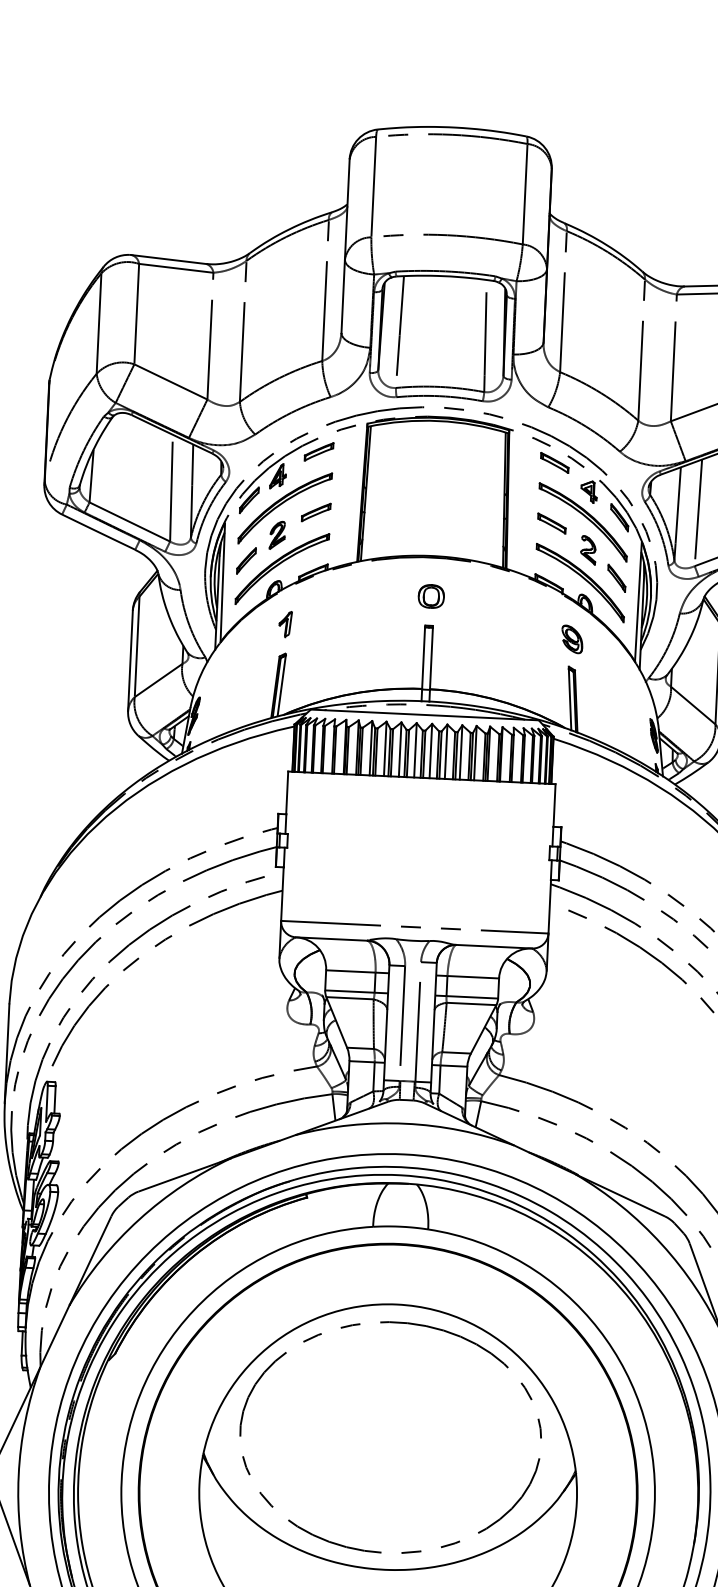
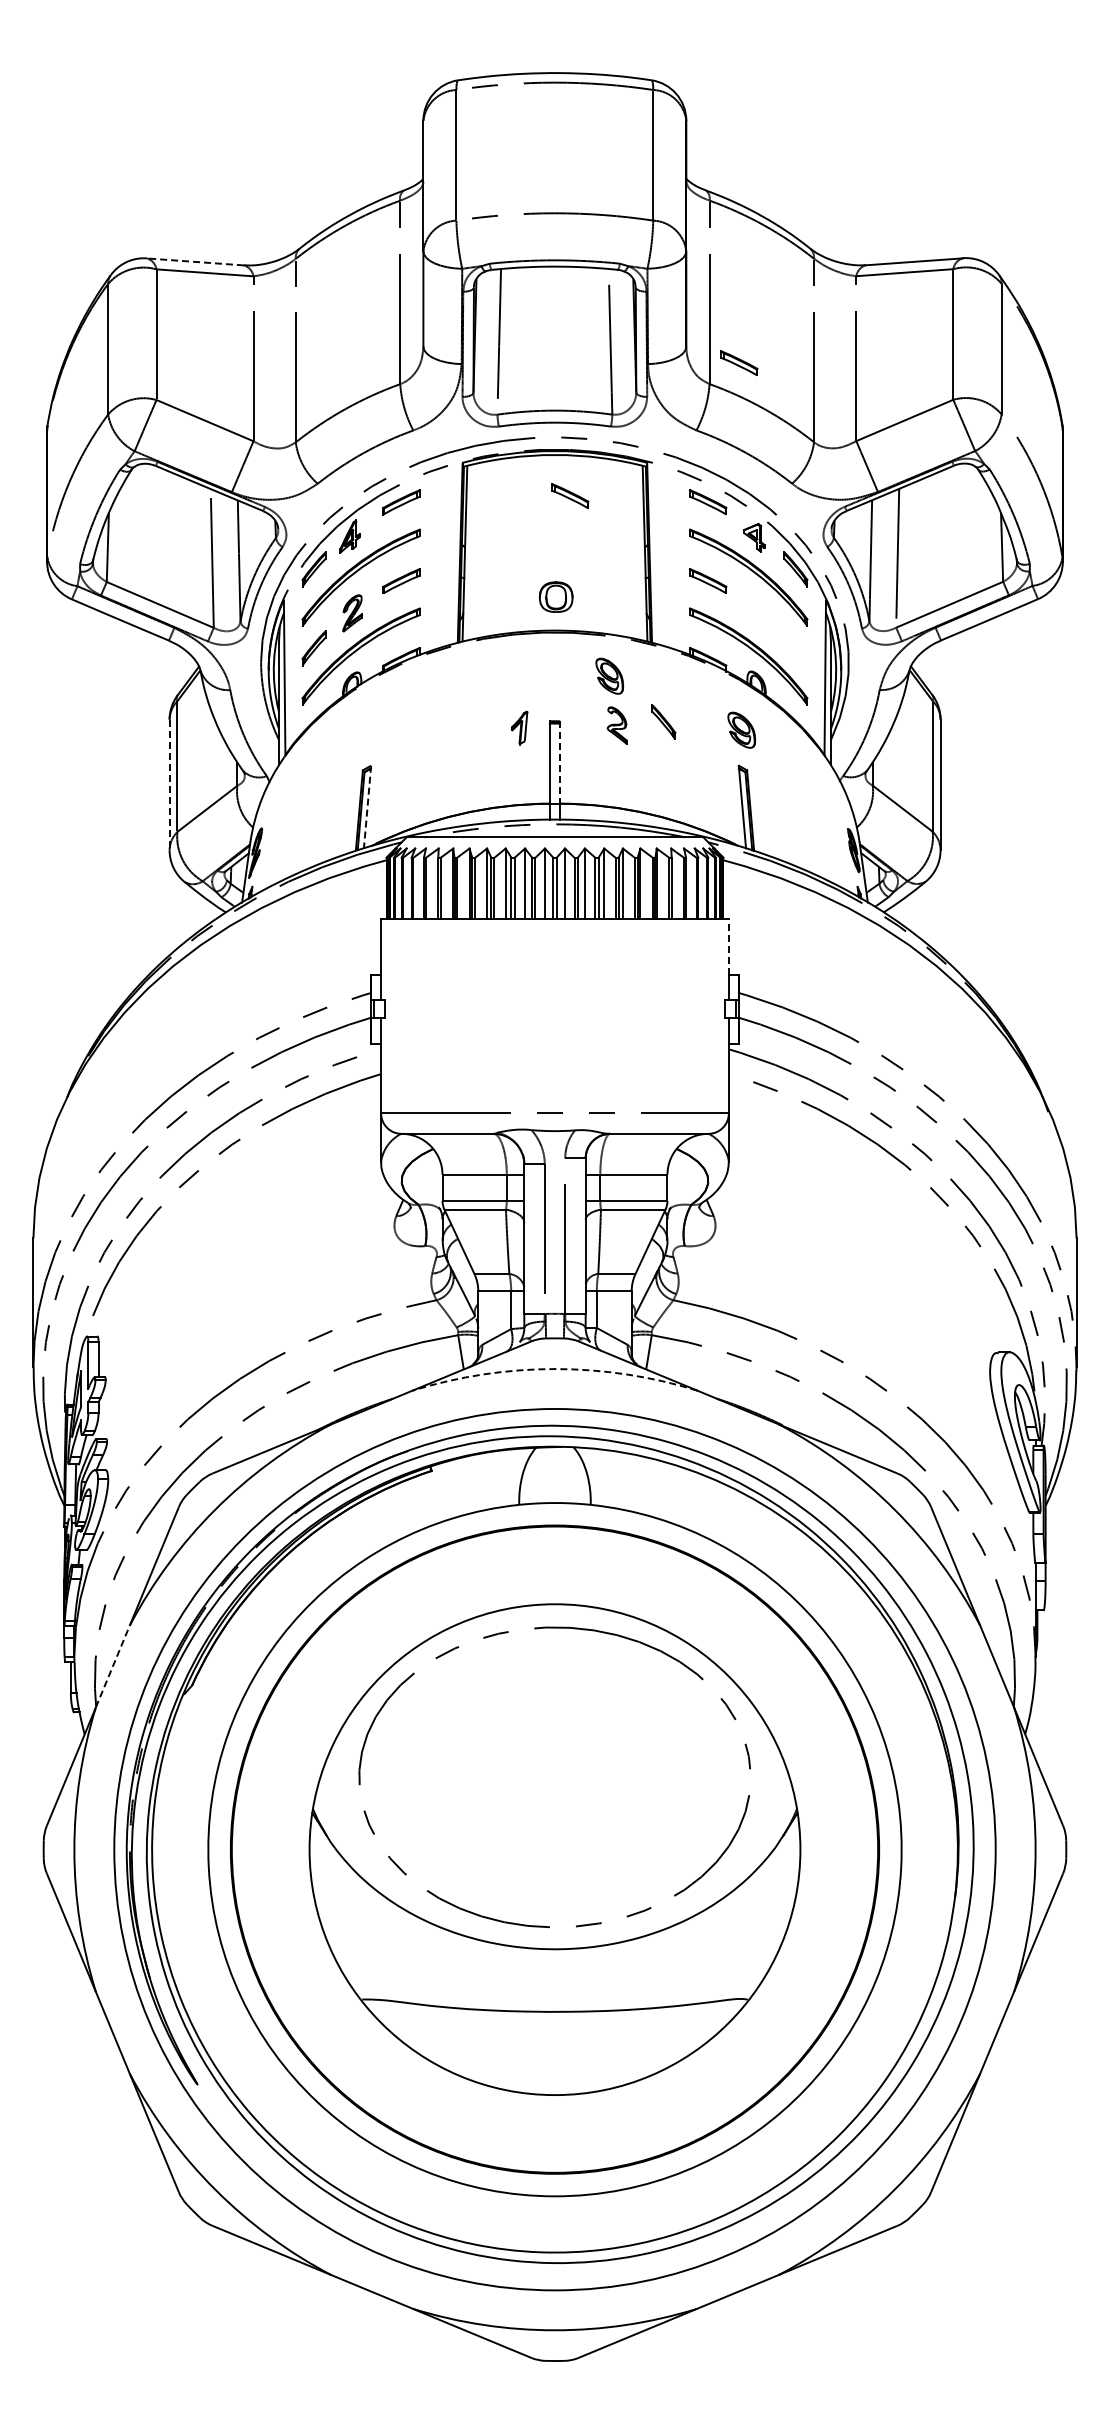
line: (169, 259) -> (195, 261), solid -> dashed
part: (583, 356) -> (739, 362), added
part: (449, 452) -> (570, 495), added
part: (587, 550) -> (616, 725), moved
part: (616, 577) -> (663, 721), moved
part: (472, 592) -> (609, 675), added
part: (430, 595) -> (555, 596), moved
part: (285, 623) -> (519, 727), moved
line: (431, 658) -> (560, 763), solid -> dashed
line: (130, 661) -> (169, 785), solid -> dashed
line: (281, 686) -> (367, 808), solid -> dashed
line: (554, 805) -> (728, 946), solid -> dashed
arc: (405, 1124) -> (555, 1369), solid -> dashed
line: (55, 1336) -> (113, 1666), solid -> dashed

